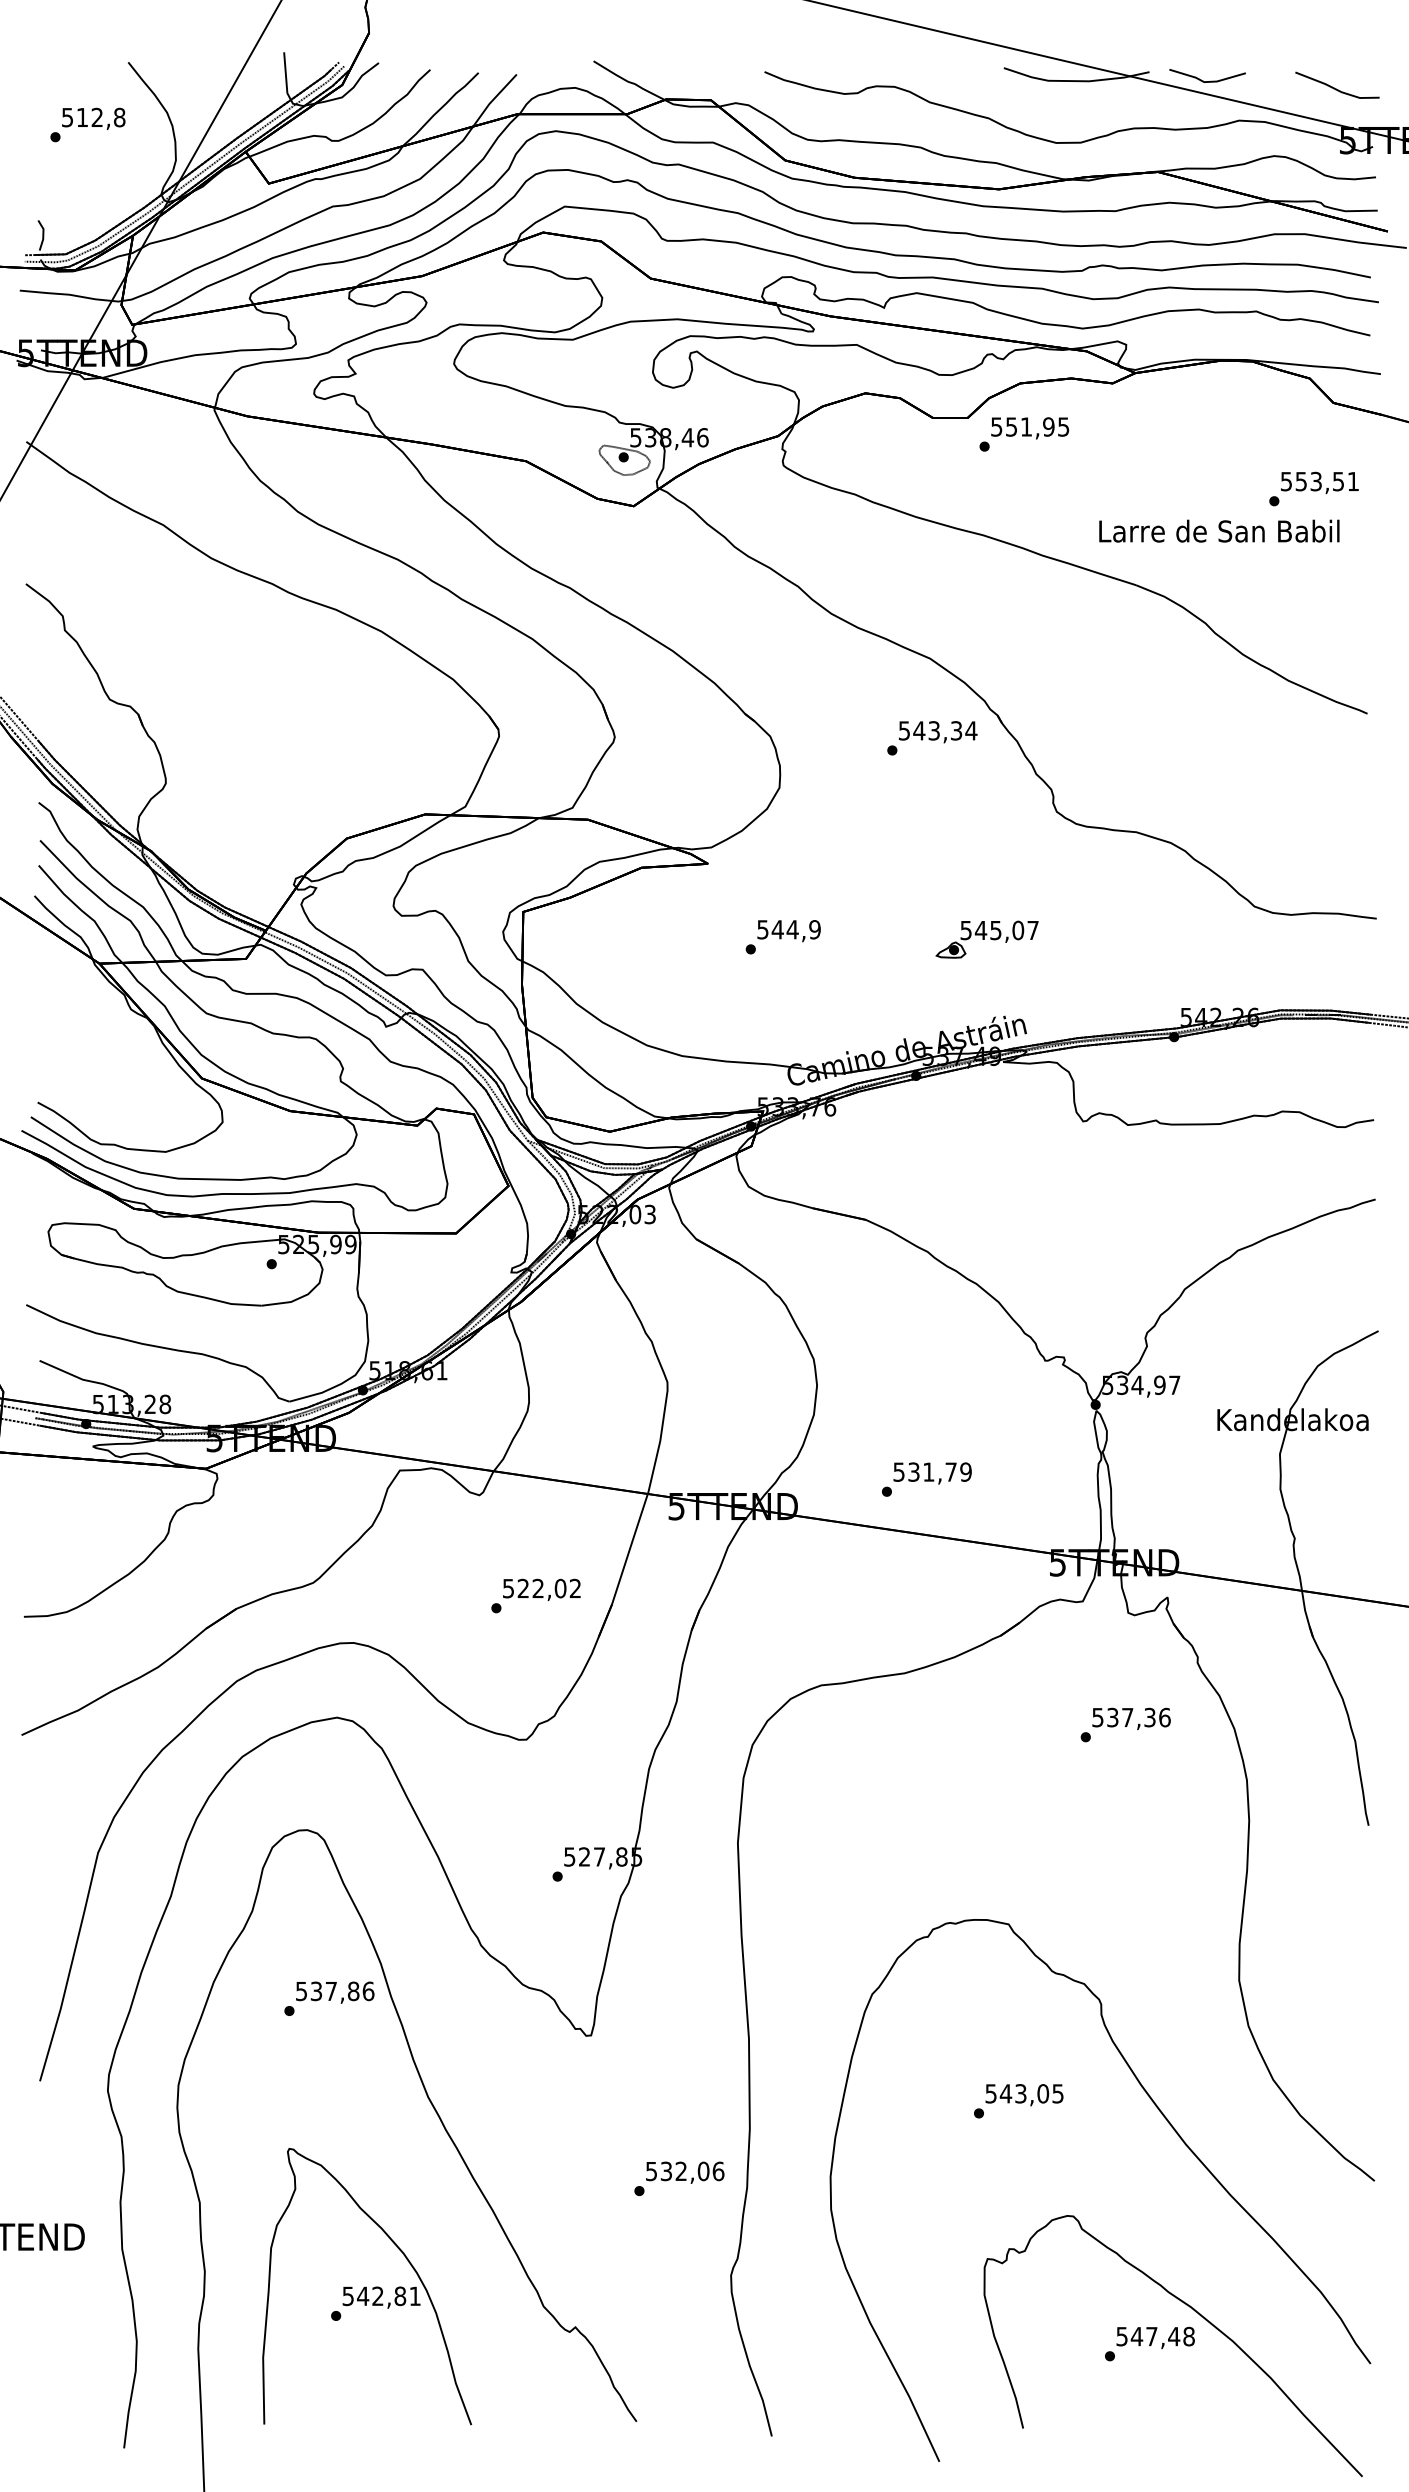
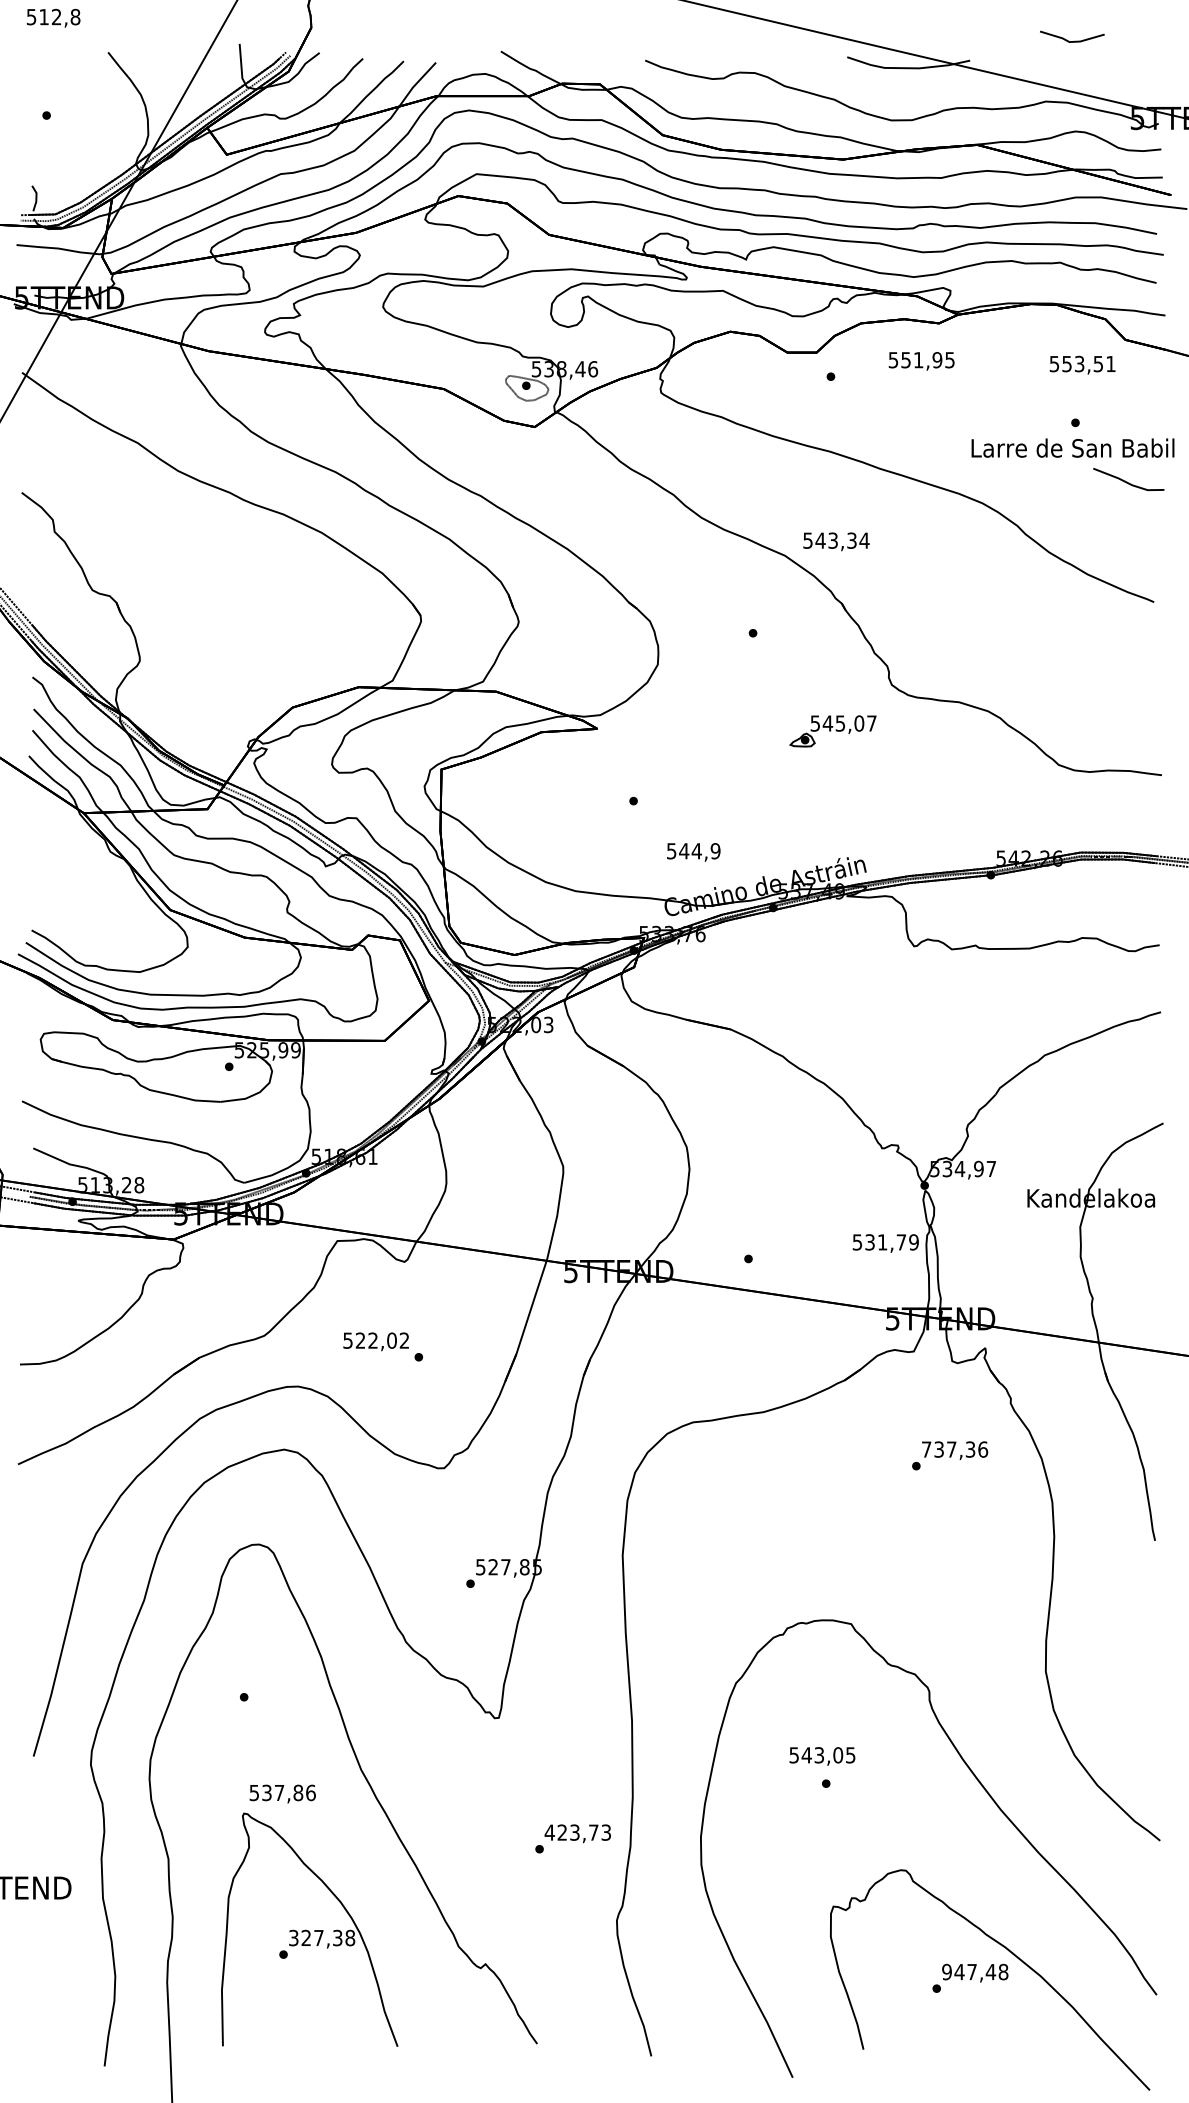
line: (1210, 80) -> (1074, 40), moved
line: (1336, 88) -> (1127, 482), moved
text: (93, 118) -> (53, 17), moved
text: (1030, 428) -> (922, 361), moved
text: (1319, 482) -> (1082, 364), moved
text: (1219, 530) -> (1073, 447), moved
text: (938, 732) -> (836, 542), moved
text: (788, 931) -> (693, 852), moved
part: (986, 939) -> (832, 731), moved
text: (932, 1473) -> (885, 1243), moved
text: (541, 1589) -> (375, 1341), moved
text: (1097, 1717) -> (926, 1449), 537,36 -> 737,36
text: (335, 1992) -> (283, 1793), moved
text: (1024, 2095) -> (822, 1756), moved
text: (684, 2171) -> (577, 1832), 532,06 -> 423,73
text: (382, 2296) -> (322, 1938), 542,81 -> 327,38
text: (1121, 2335) -> (946, 1971), 547,48 -> 947,48

